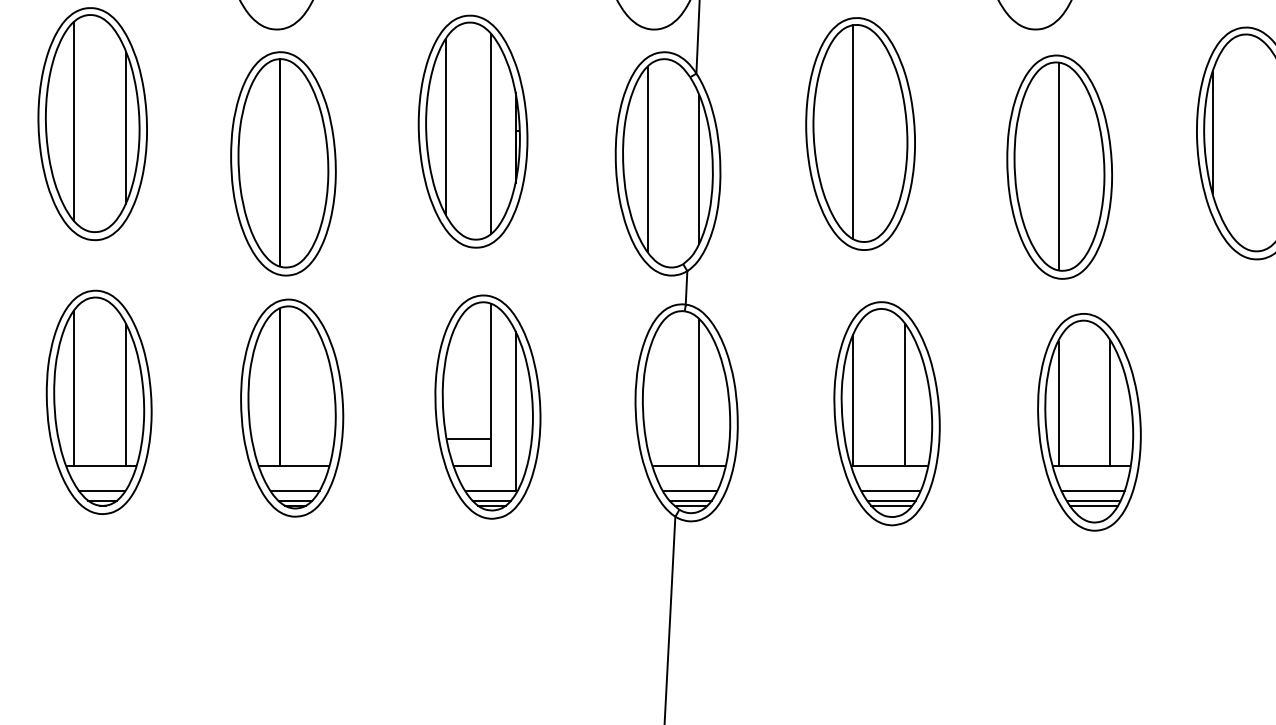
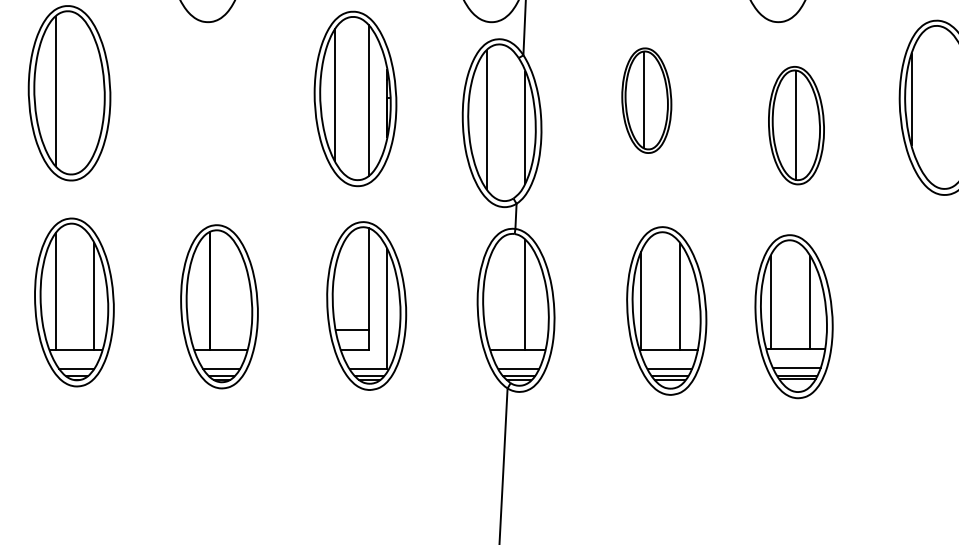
line: (125, 127) -> (94, 95), removed
part: (860, 133) -> (646, 100), size x0.6
part: (283, 163) -> (212, 122), removed
part: (1059, 166) -> (796, 125), size x0.7
part: (1089, 422) -> (794, 316), moved

